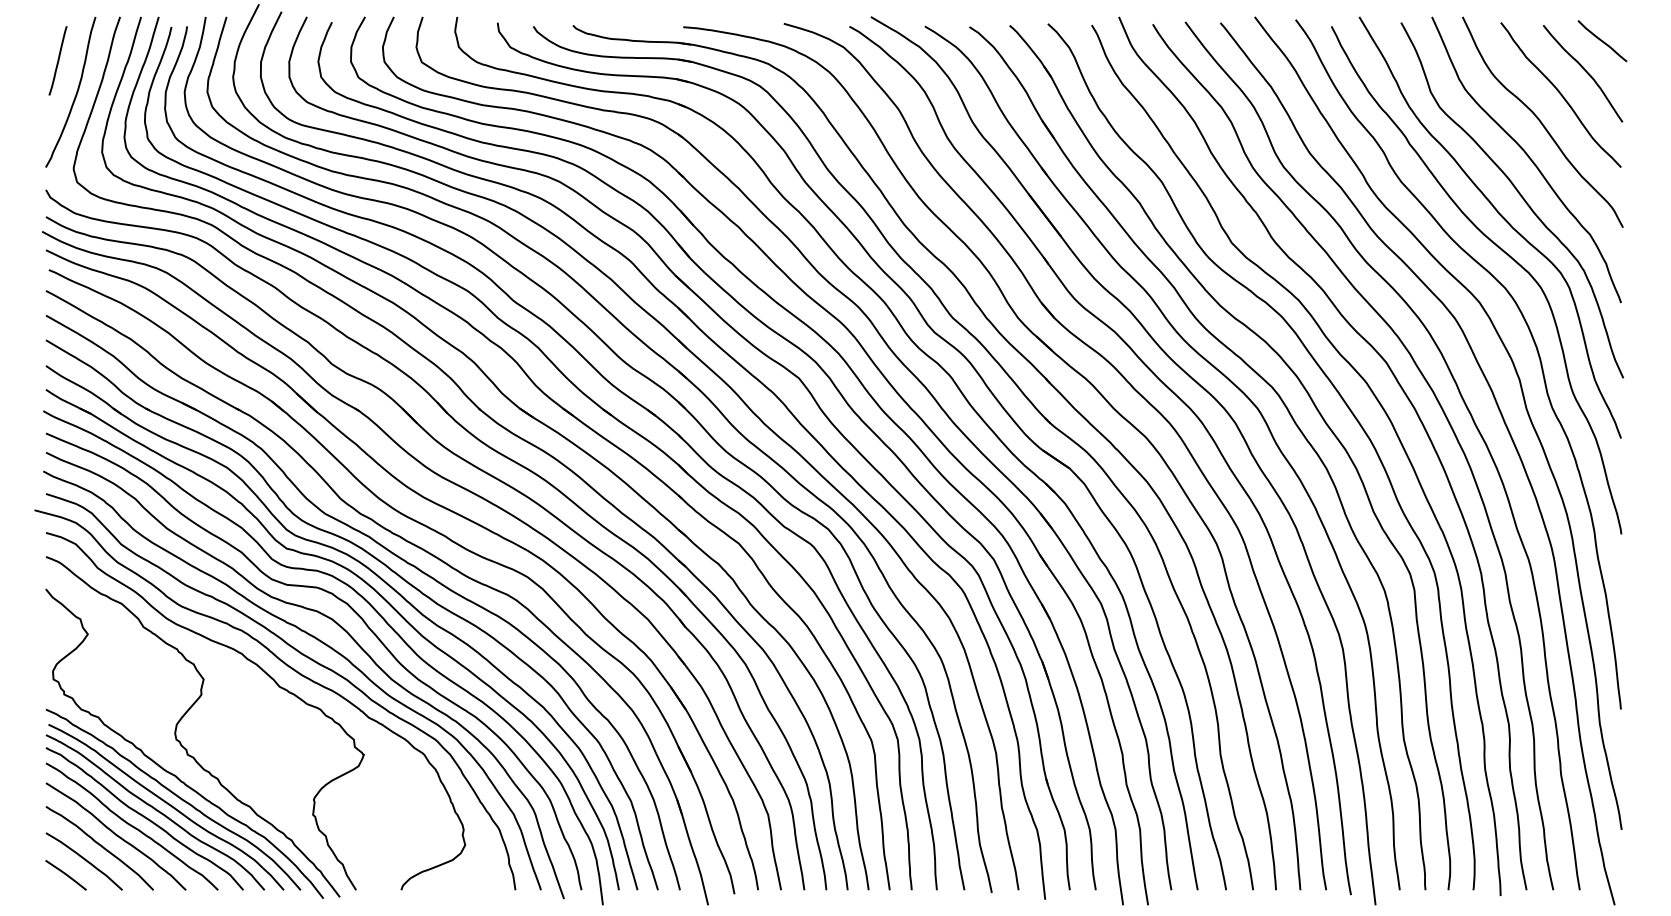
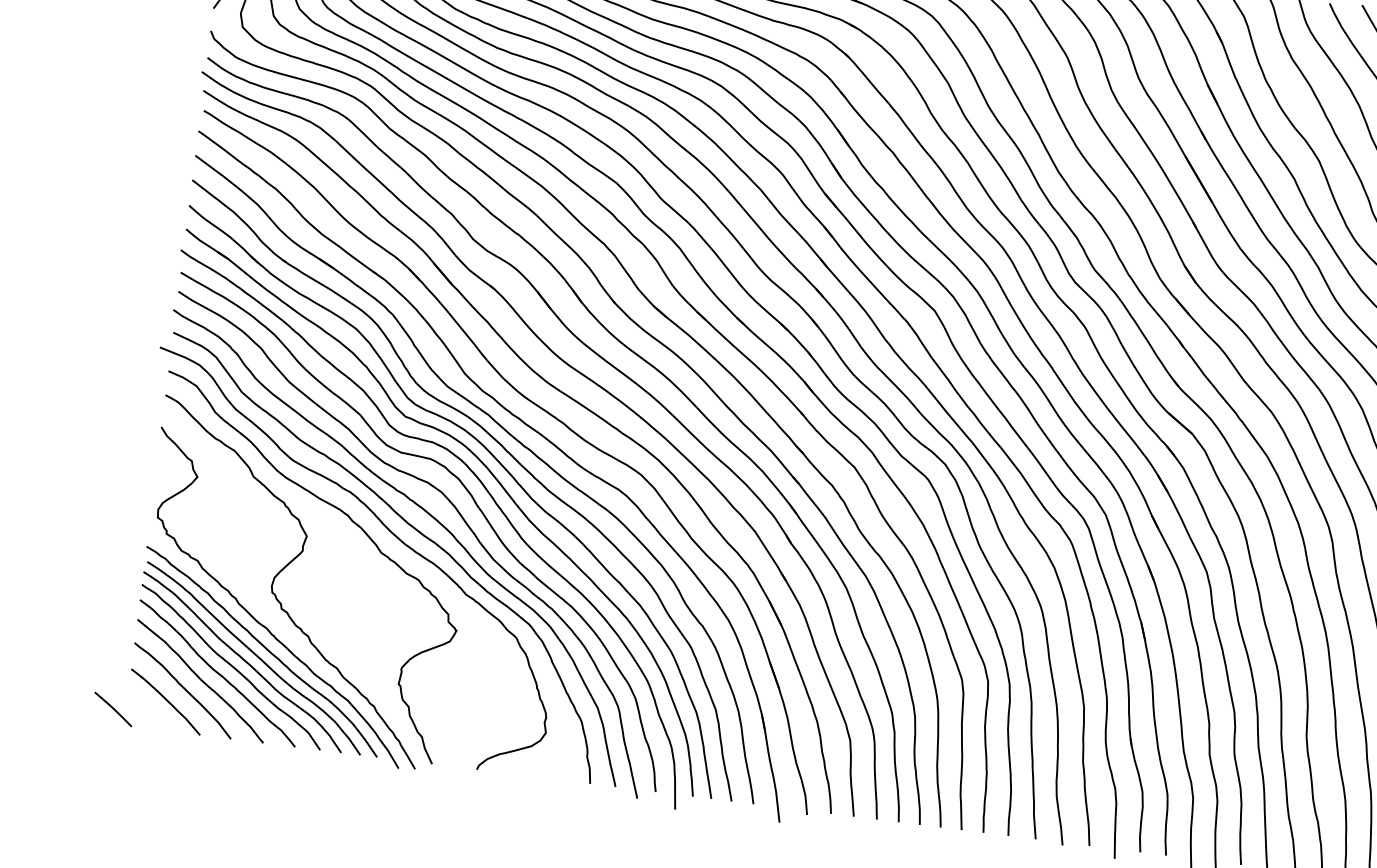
line: (65, 875) -> (112, 709), moved

